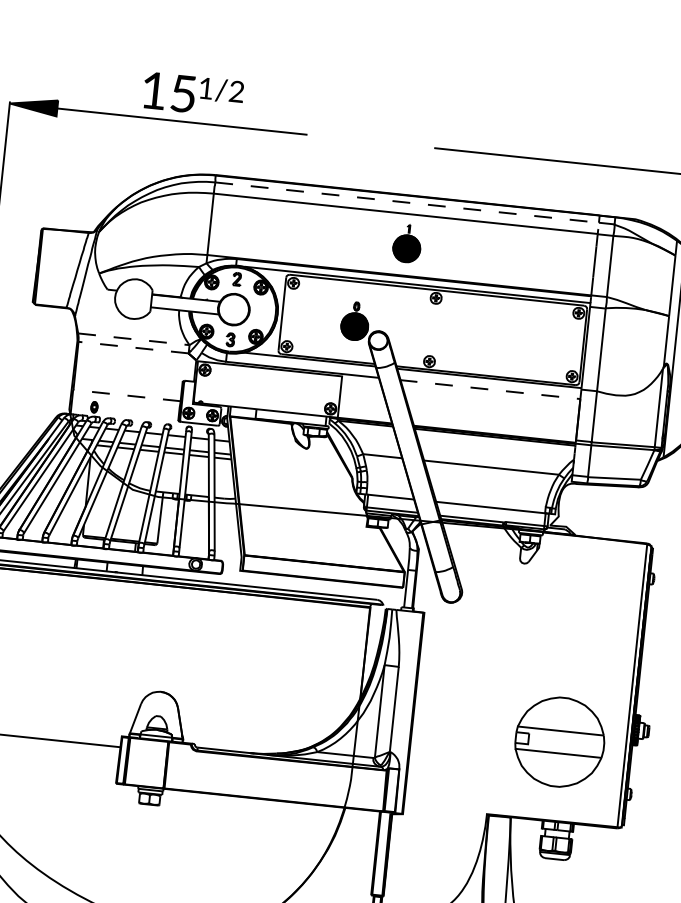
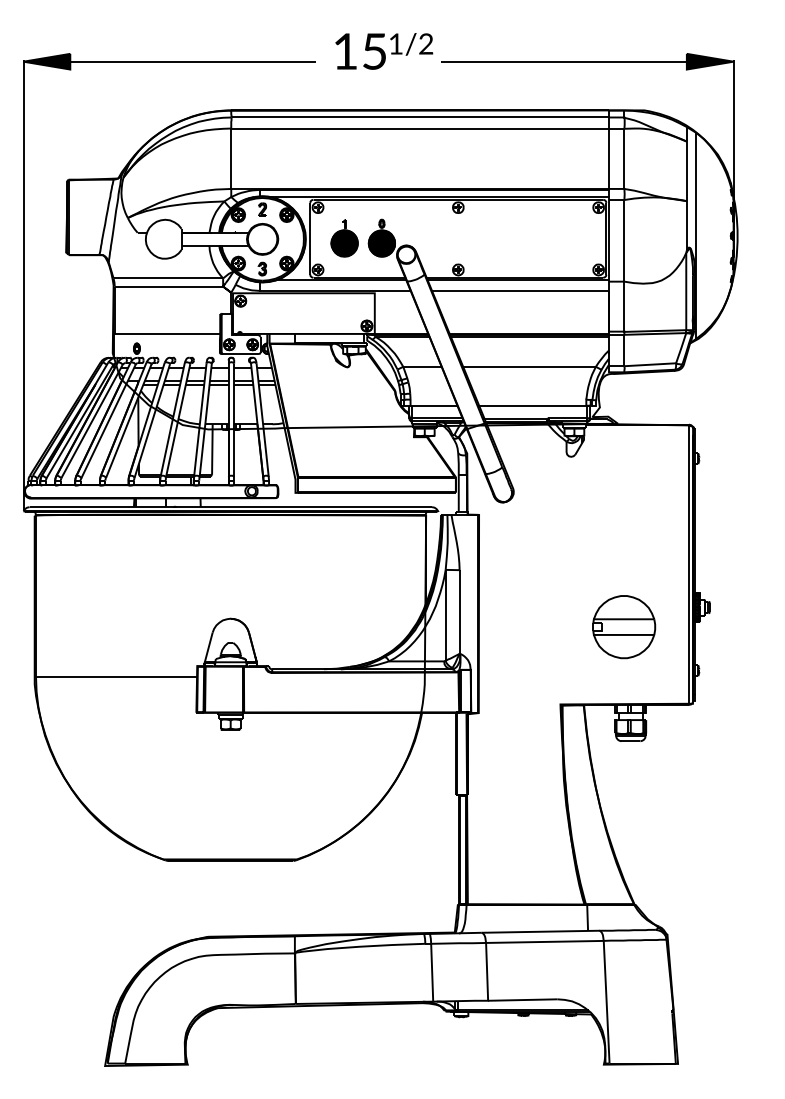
text: (193, 94) -> (384, 51), moved
line: (411, 203) -> (424, 117), dashed -> solid
part: (407, 243) -> (344, 238), moved
line: (134, 339) -> (168, 278), dashed -> solid
line: (133, 347) -> (168, 286), dashed -> solid
line: (490, 389) -> (520, 290), dashed -> solid
line: (127, 395) -> (167, 333), dashed -> solid
part: (560, 742) -> (624, 627), size x0.71

